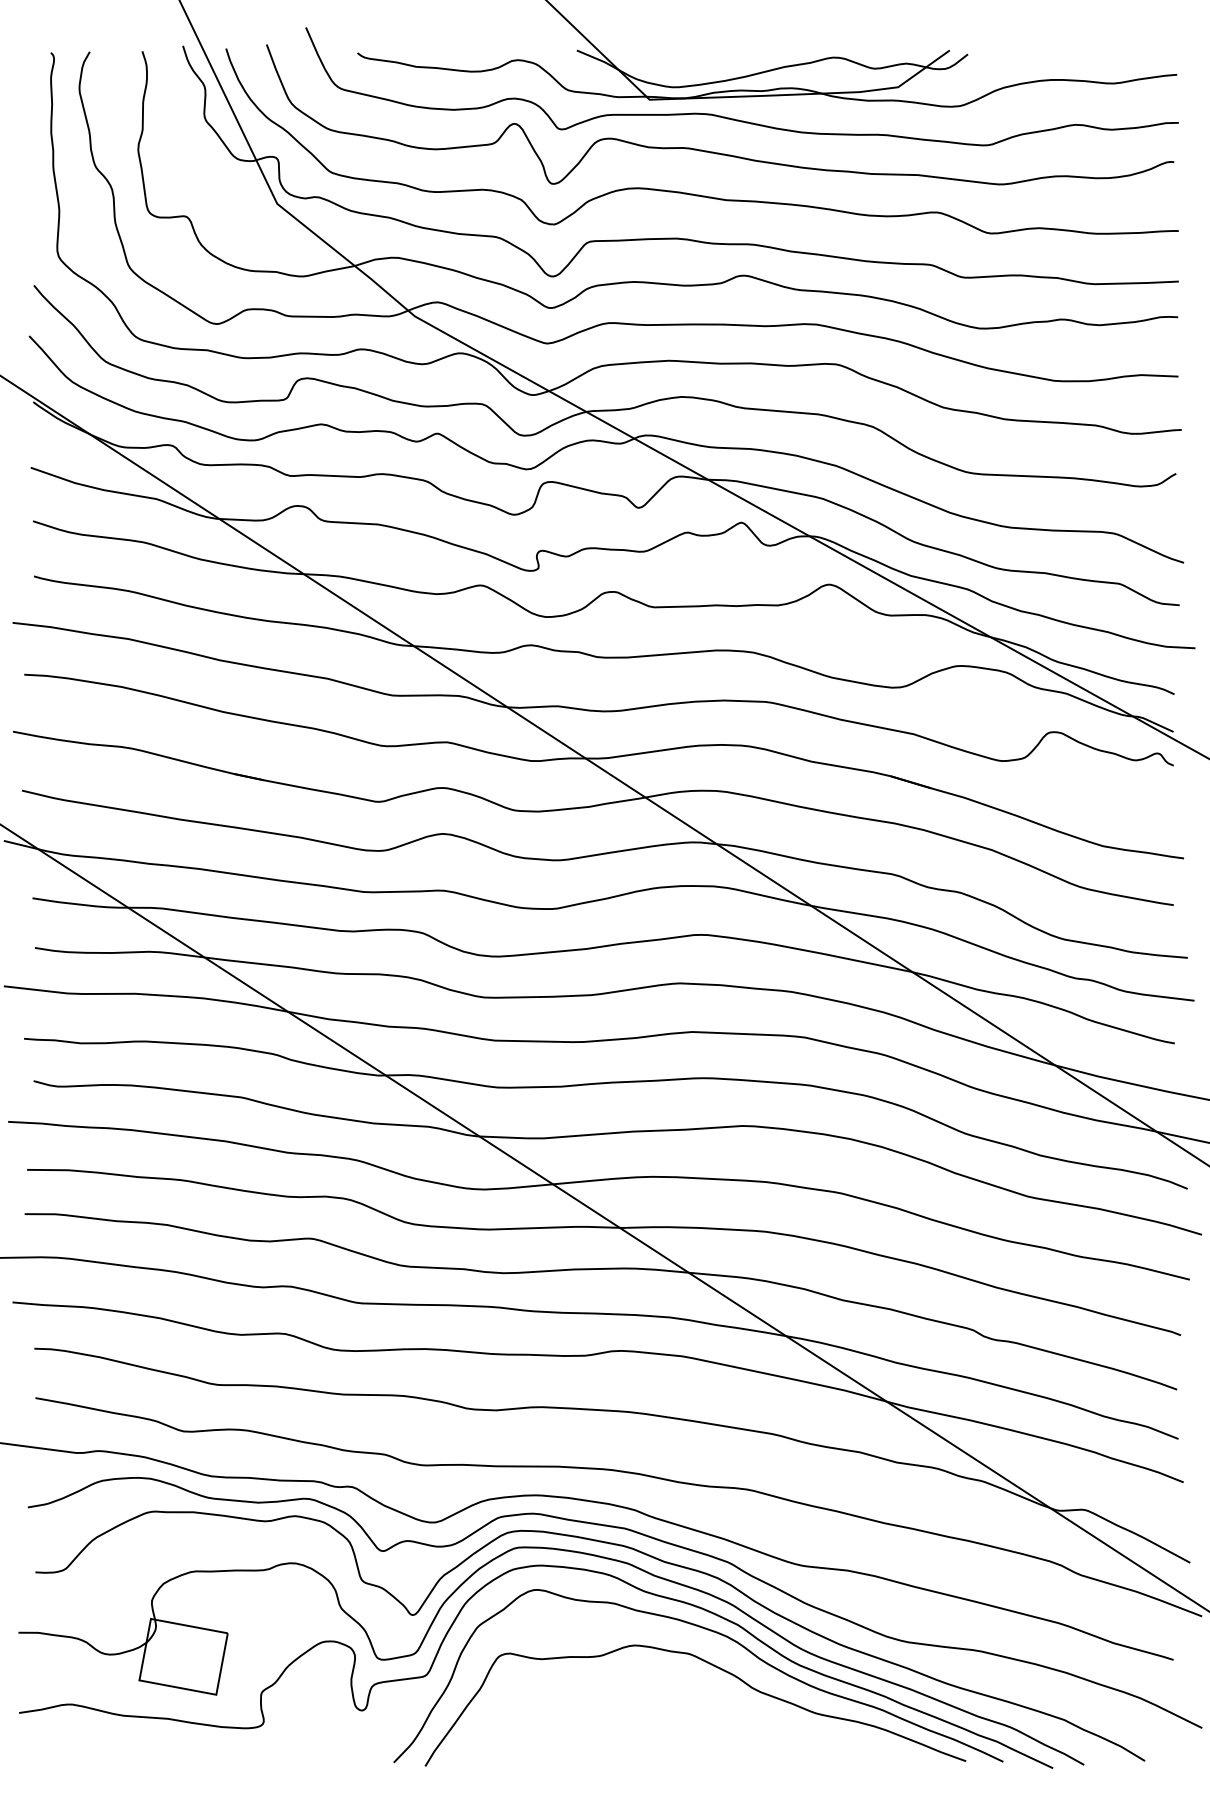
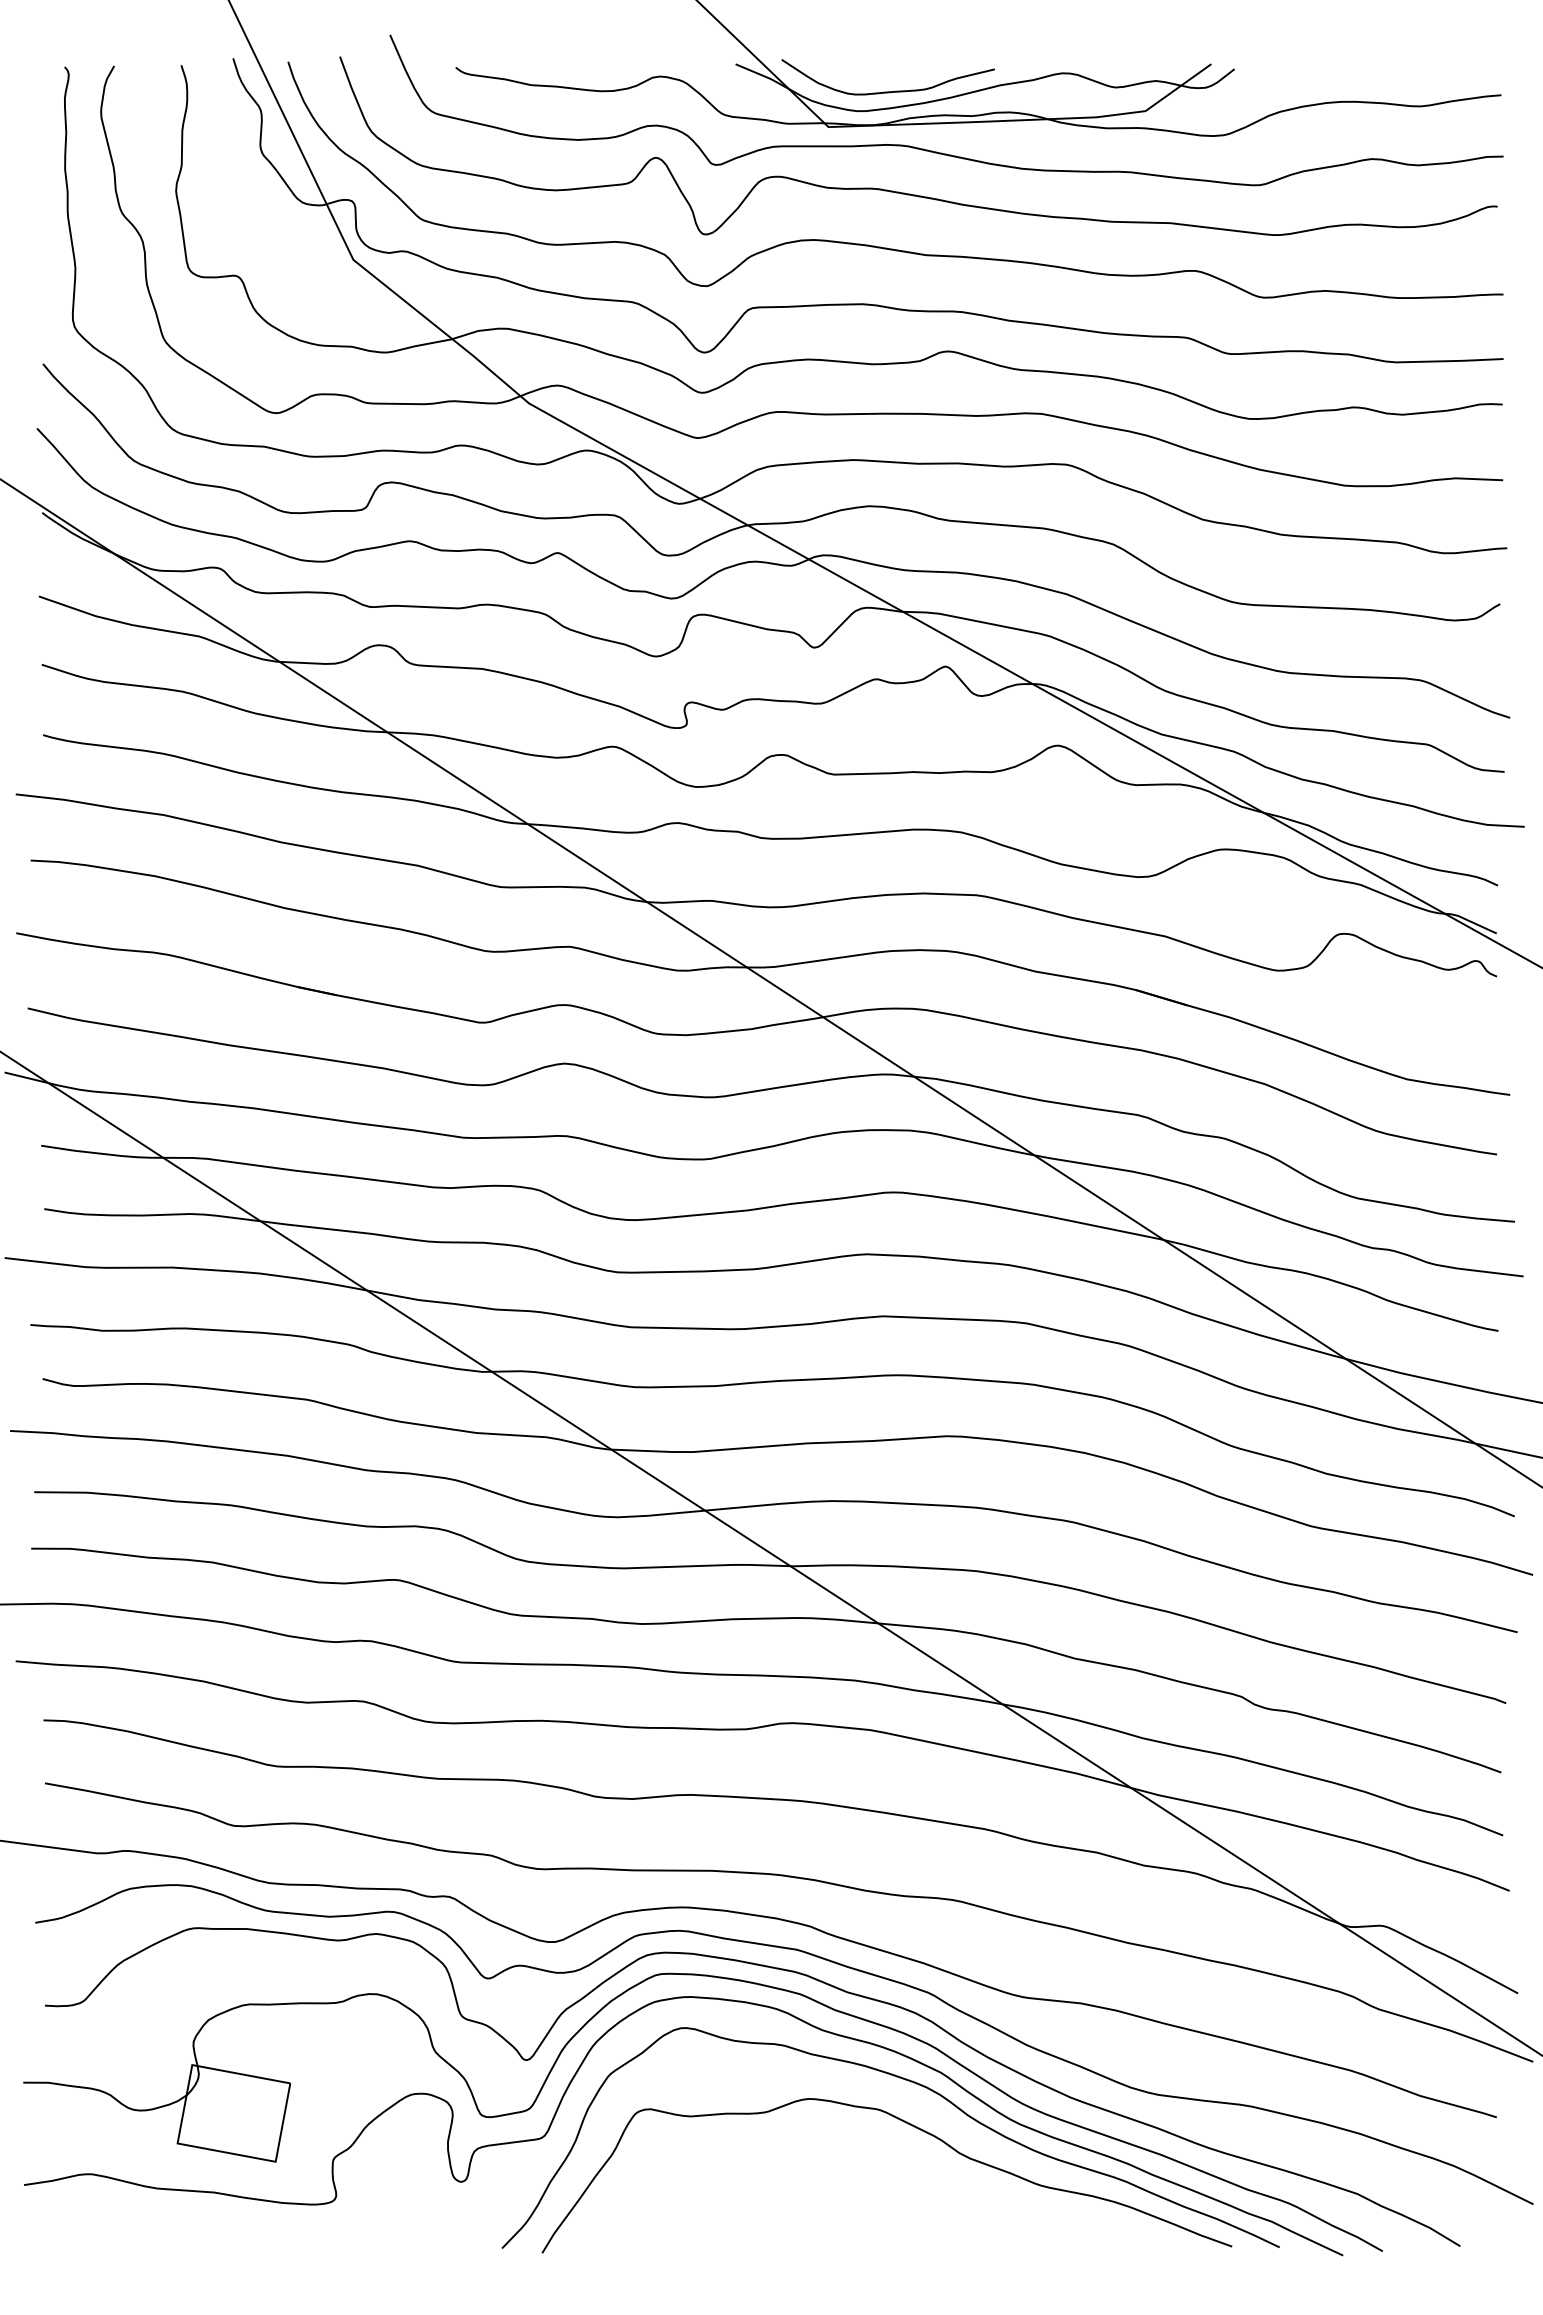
curve: (695, 71) -> (887, 91), added

